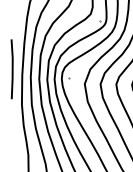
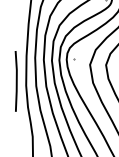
line: (11, 69) -> (15, 81), moved

